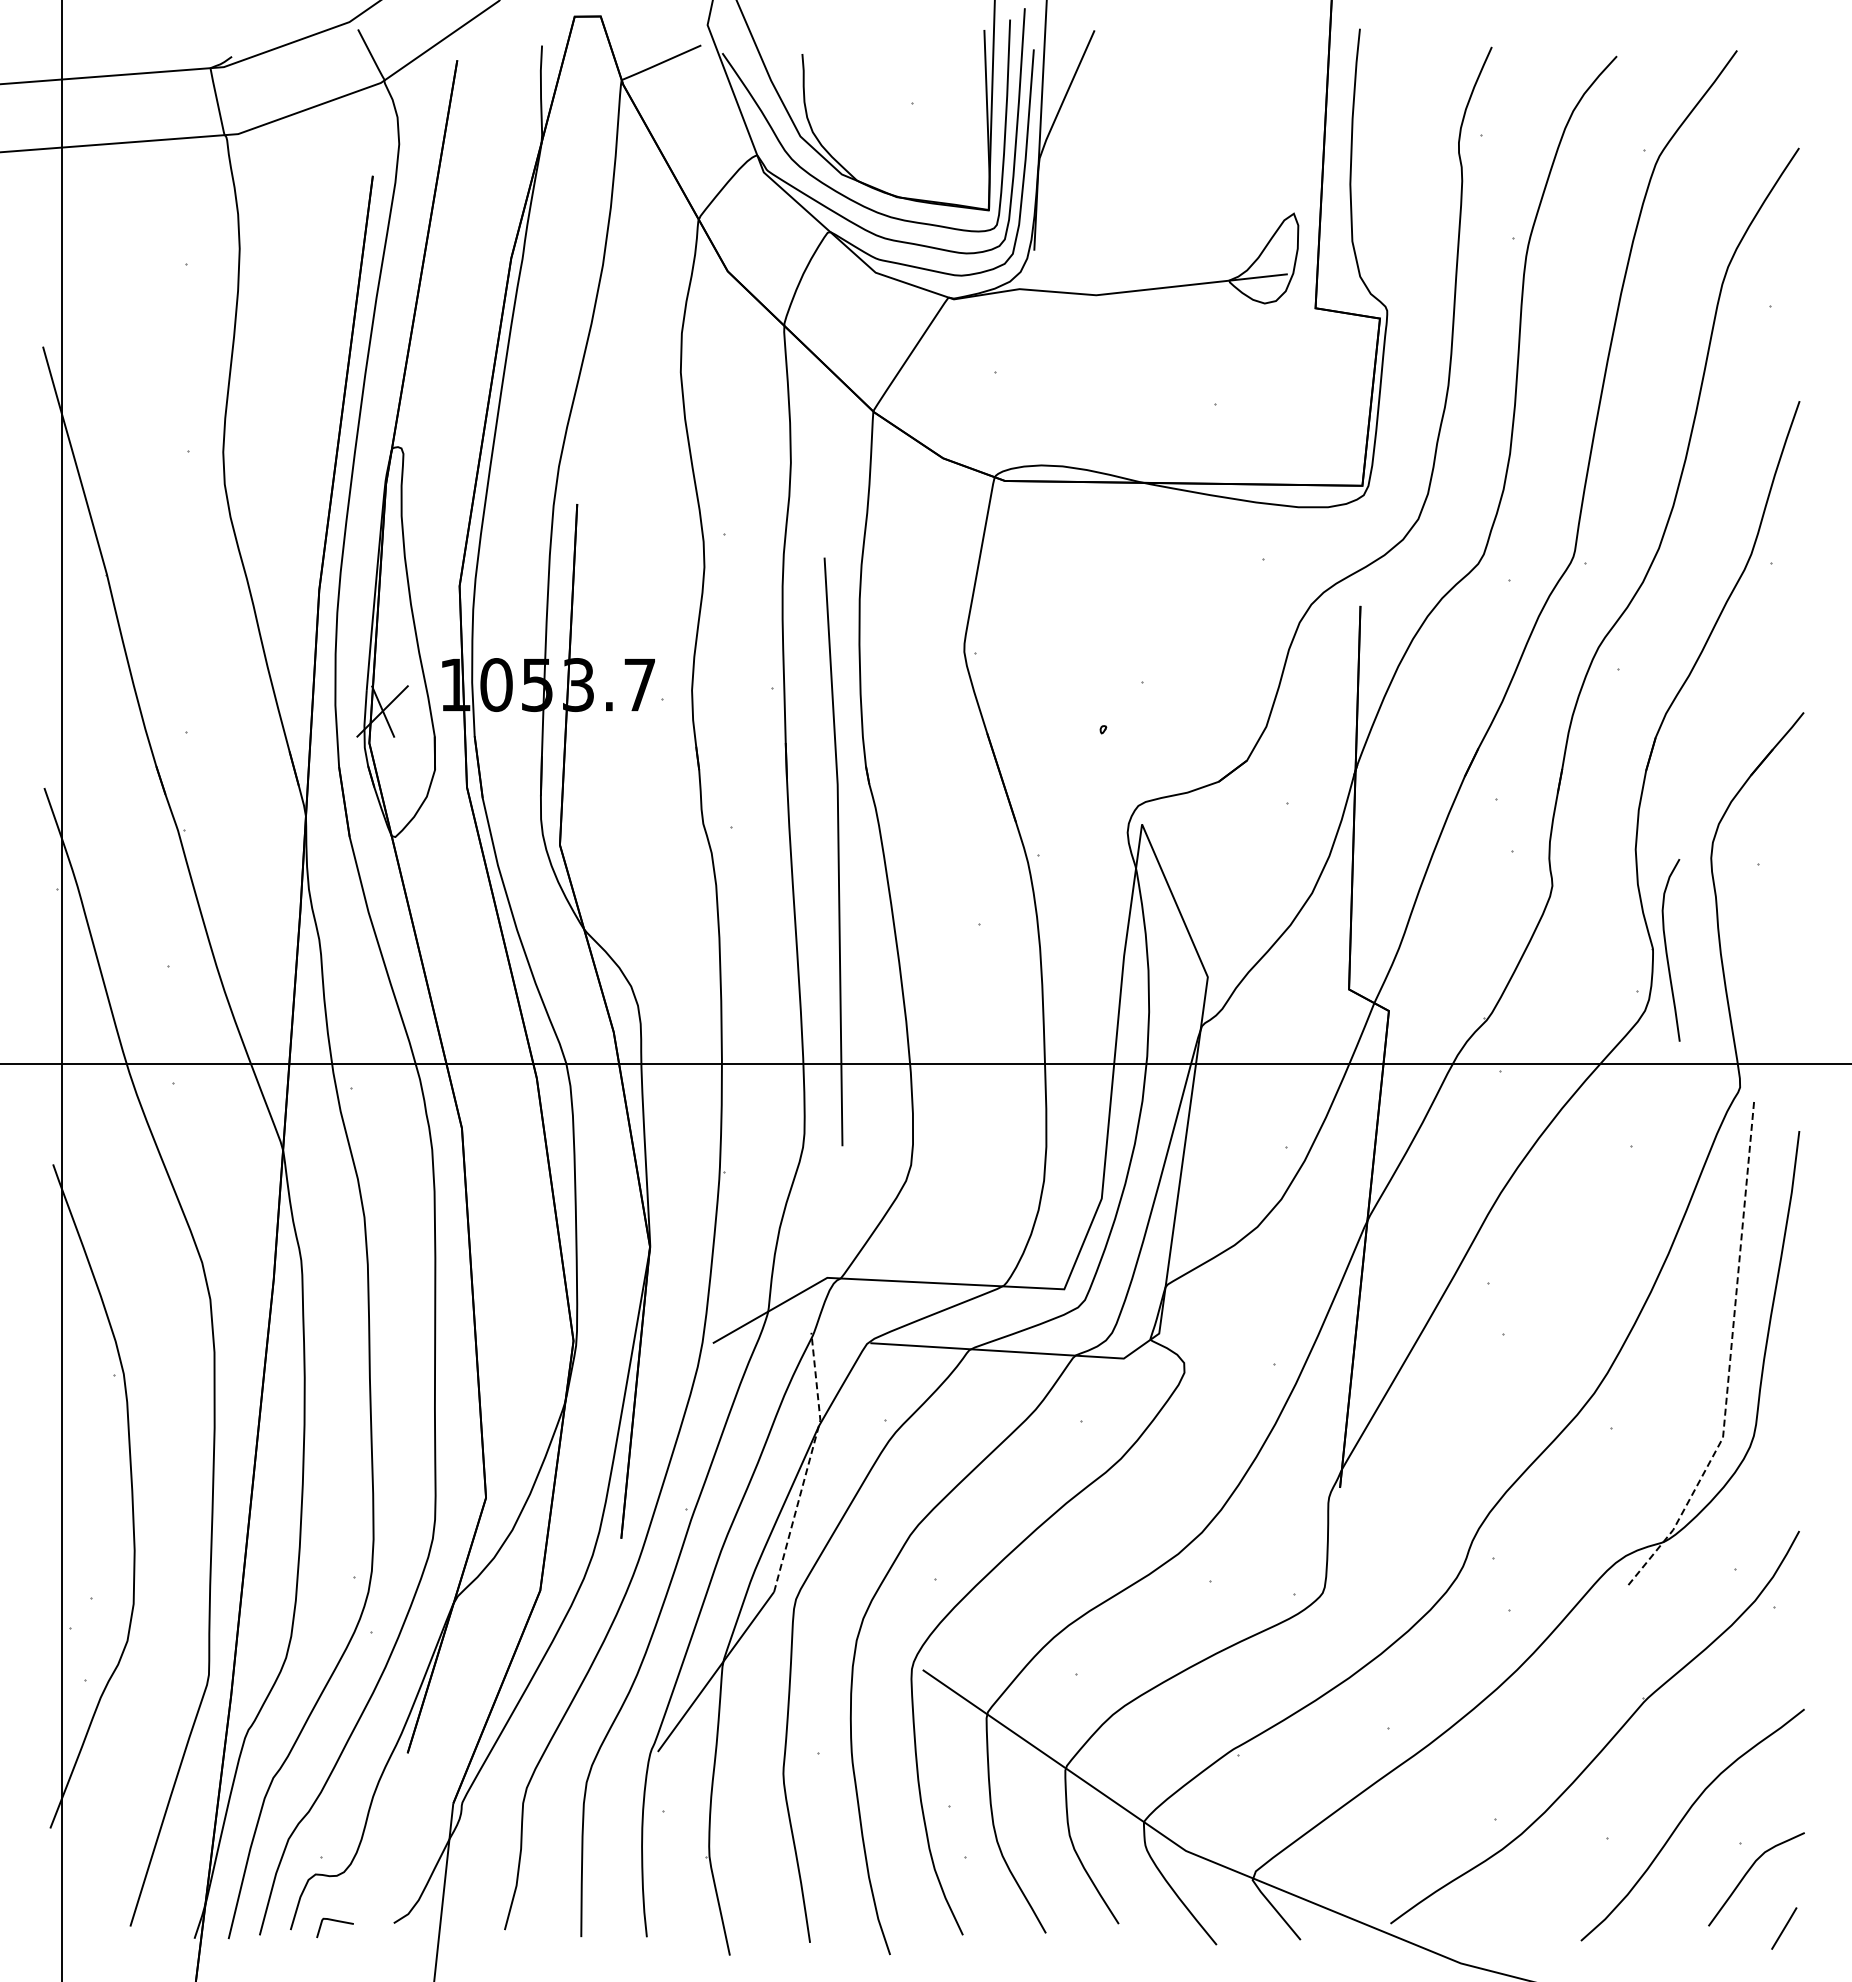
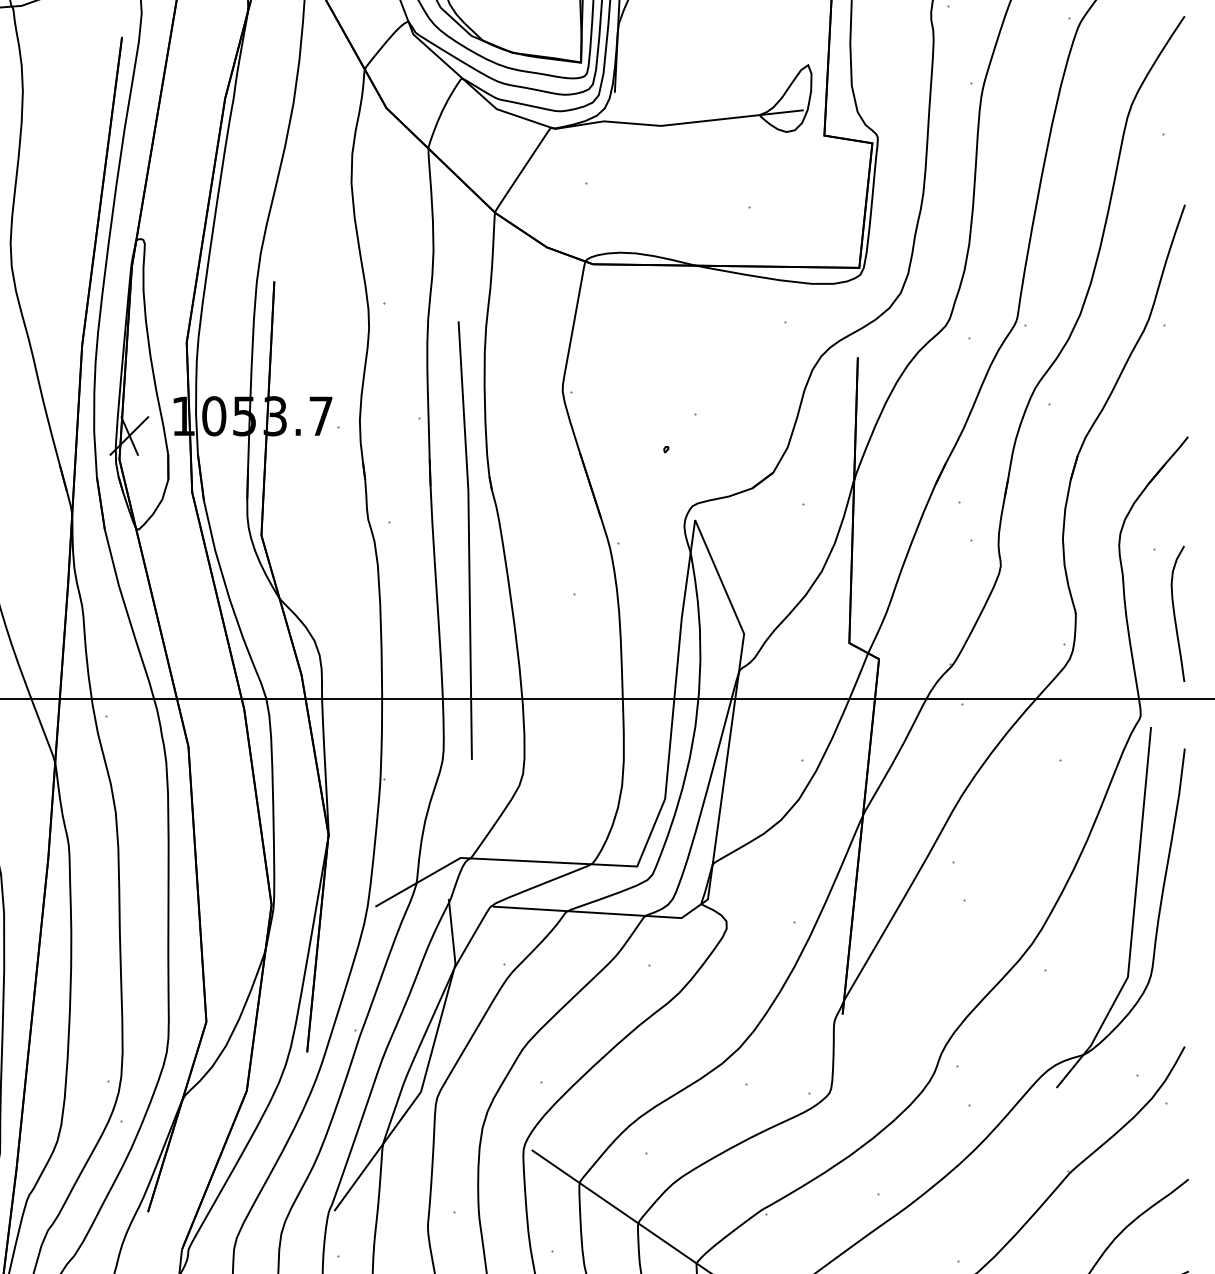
curve: (1667, 950) -> (1175, 614), moved
line: (1730, 1359) -> (1133, 918), dashed -> solid
line: (808, 1462) -> (446, 995), dashed -> solid

